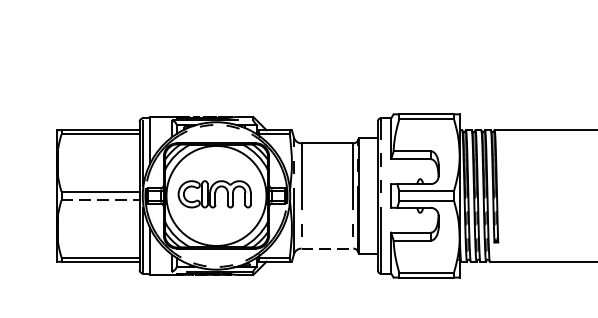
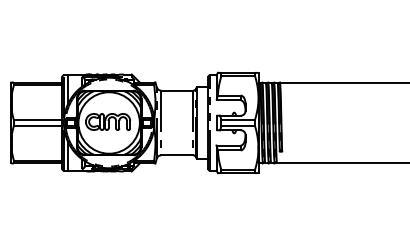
line: (99, 200) -> (37, 125), dashed -> solid
line: (327, 248) -> (177, 155), dashed -> solid

